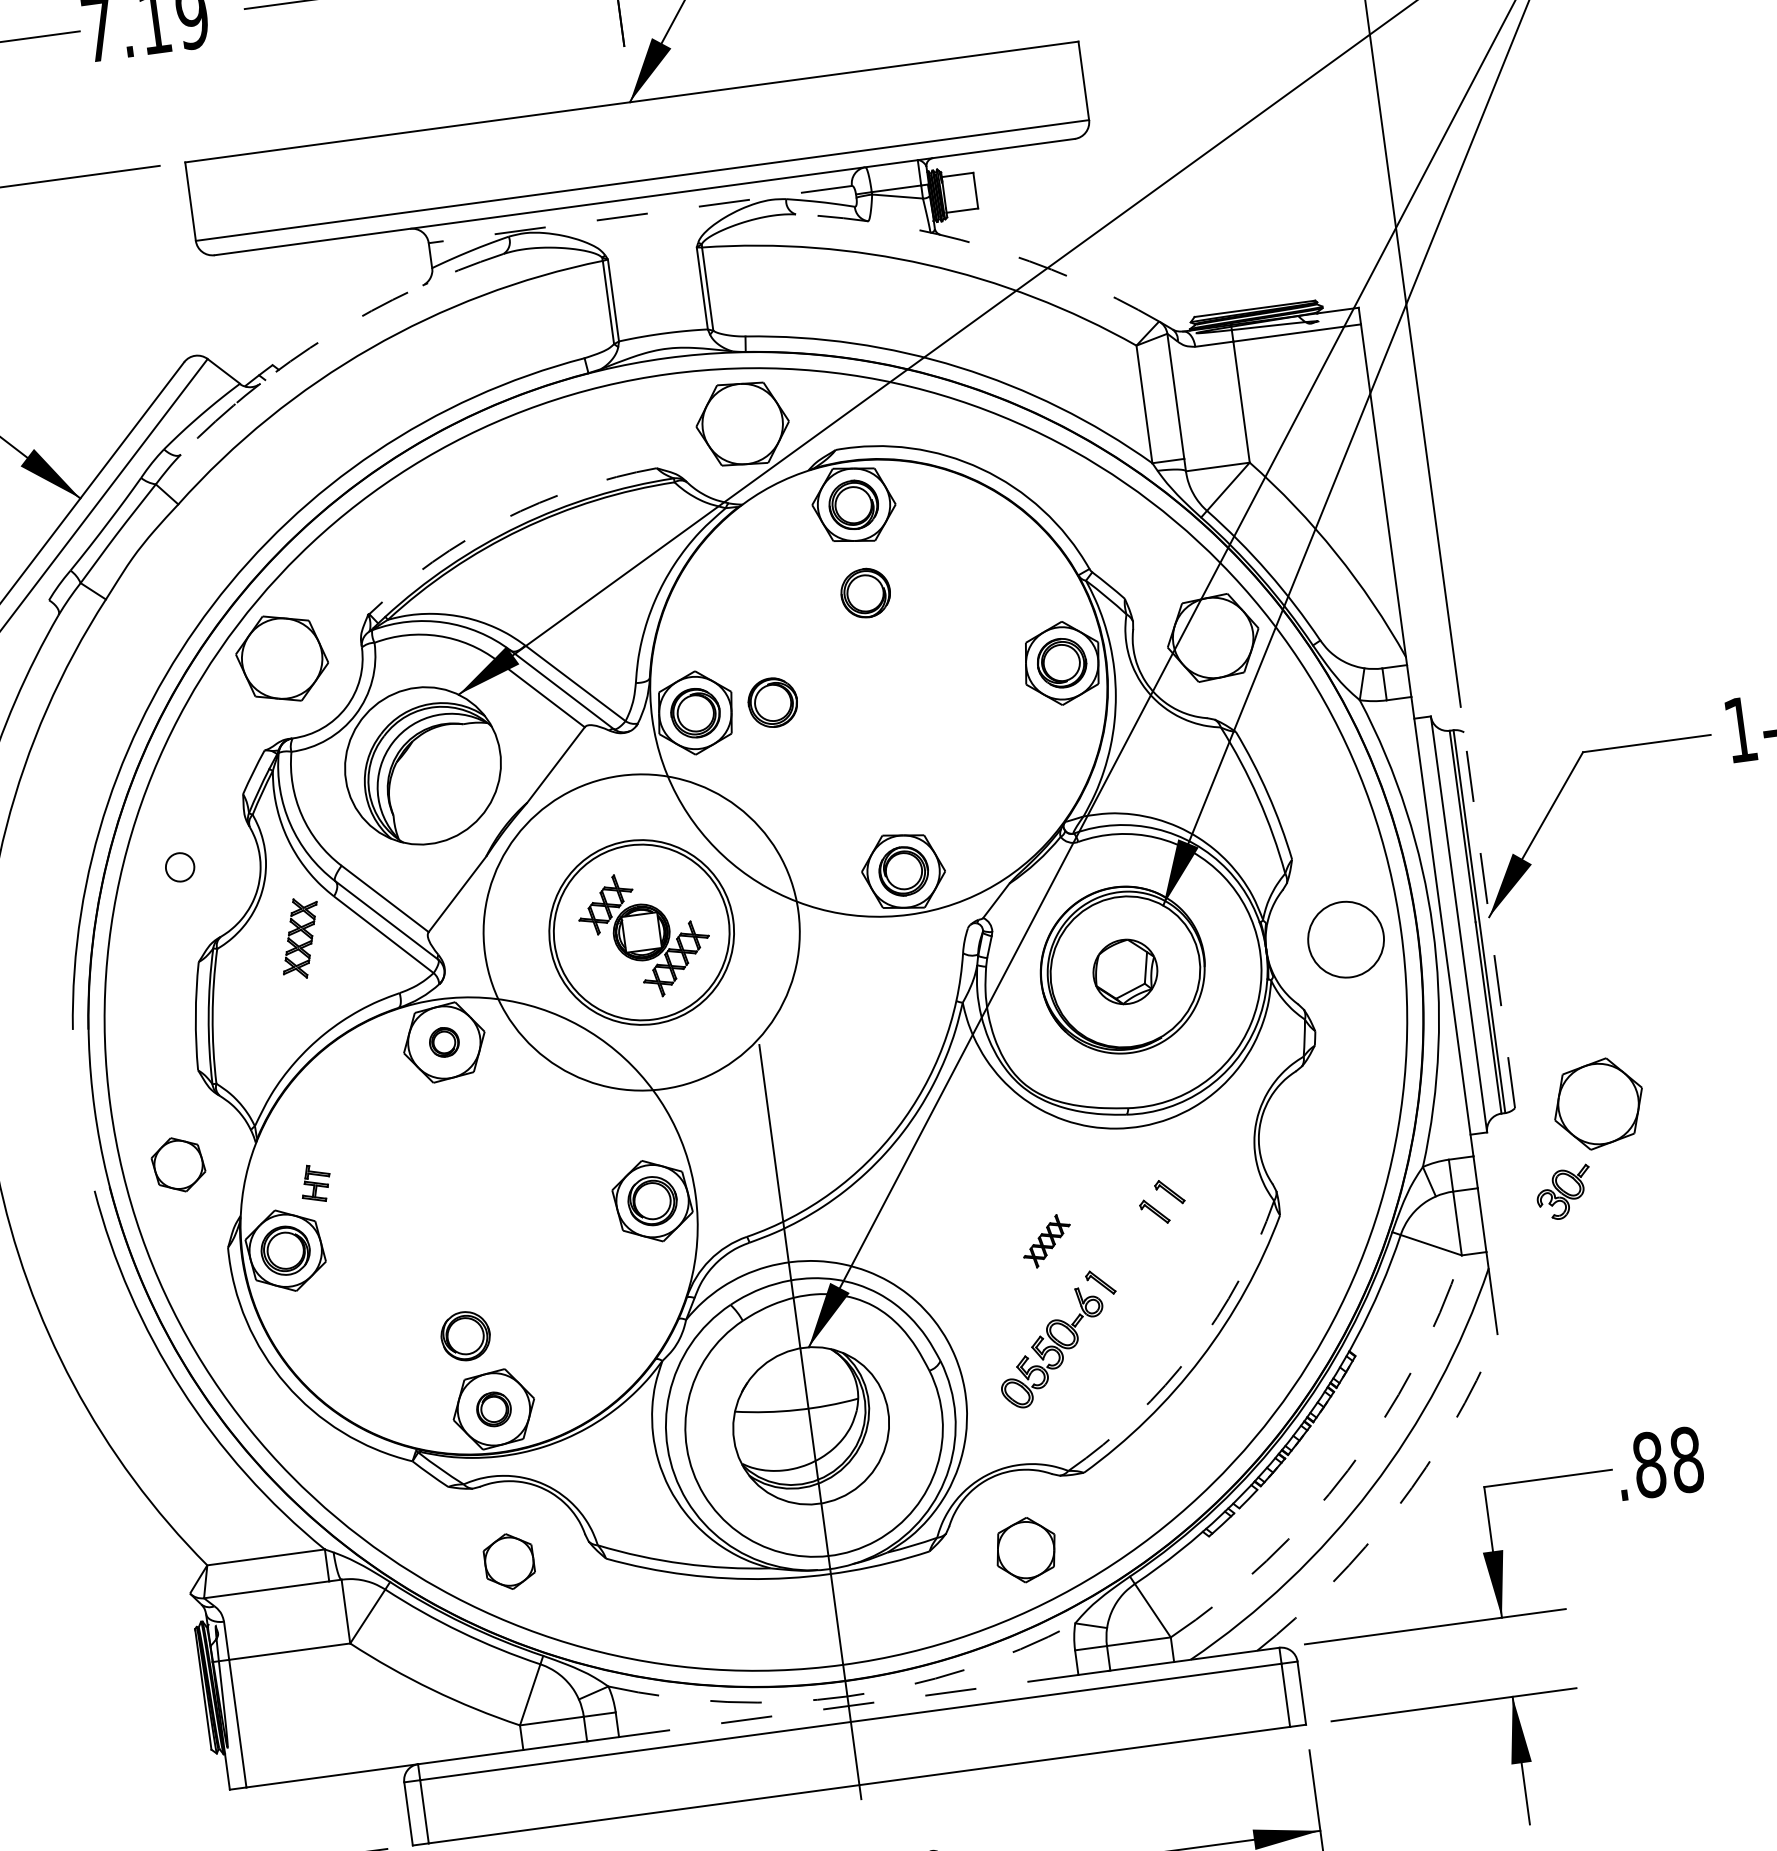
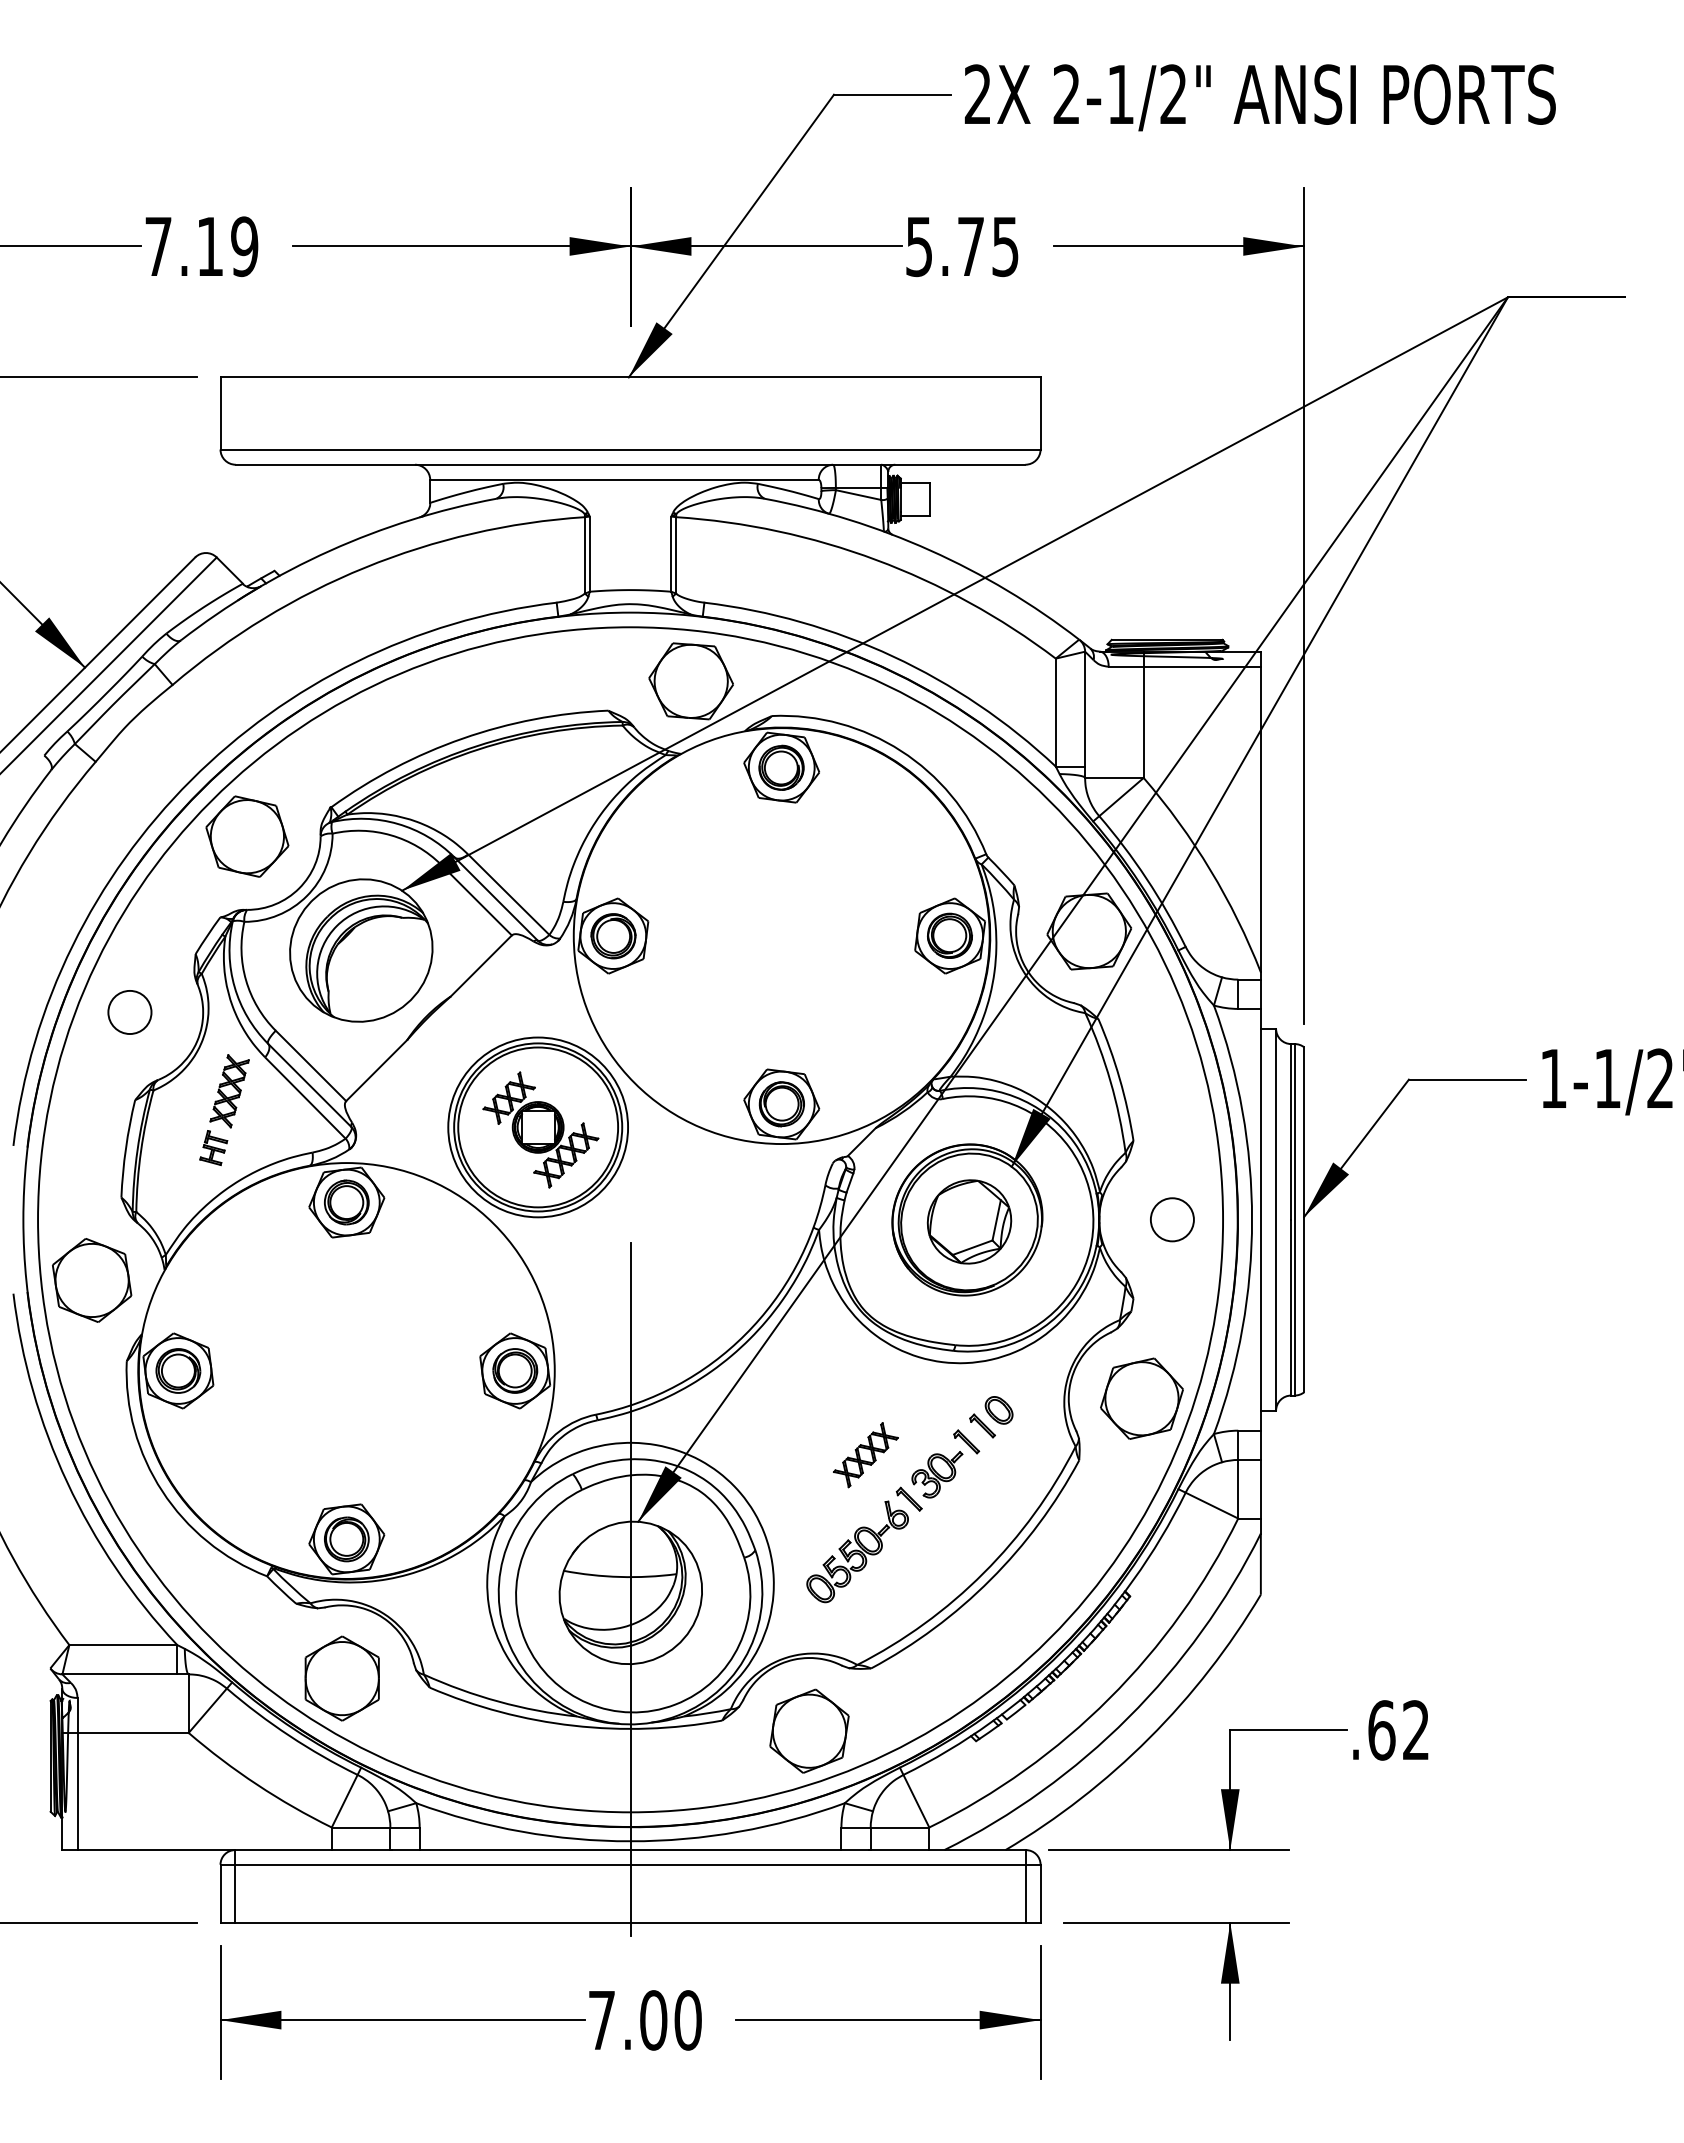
line: (640, 214) -> (624, 479), dashed -> solid
arc: (984, 246) -> (930, 550), dashed -> solid
arc: (330, 334) -> (330, 550), dashed -> solid
arc: (502, 520) -> (462, 738), dashed -> solid
part: (865, 592) -> (781, 848), removed
part: (772, 702) -> (684, 936), removed
circle: (179, 867) -> (129, 1012), size x1.67
line: (1489, 919) -> (1304, 1219), dashed -> solid
circle: (642, 932) -> (538, 1127), size x0.62
circle: (1345, 939) -> (1171, 1219), size x0.62
part: (1125, 971) -> (969, 1221), size x1.43
part: (443, 1042) -> (346, 1202), size x1.67
part: (1597, 1103) -> (1141, 1398), moved
part: (178, 1164) -> (92, 1280), size x1.67
part: (1184, 1173) -> (998, 1410), added
part: (315, 1184) -> (213, 1148), moved
part: (1564, 1192) -> (937, 1474), moved
part: (1046, 1241) -> (865, 1455), size x1.43
part: (465, 1335) -> (330, 1469), removed
arc: (1192, 1352) -> (983, 1573), dashed -> solid
part: (493, 1409) -> (346, 1539), size x1.43
text: (1667, 1462) -> (1398, 1730), .88 -> .62
arc: (1348, 1470) -> (1109, 1698), dashed -> solid
arc: (1397, 1508) -> (1149, 1738), dashed -> solid
part: (1026, 1549) -> (809, 1730), size x1.43
part: (508, 1561) -> (341, 1678), size x1.67
arc: (847, 1696) -> (630, 1841), dashed -> solid
line: (848, 1706) -> (630, 1850), dashed -> solid

